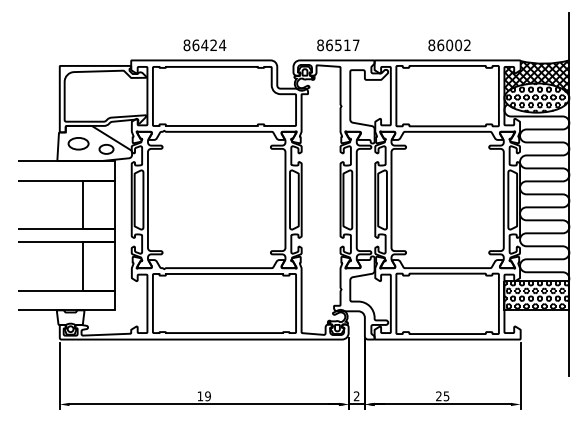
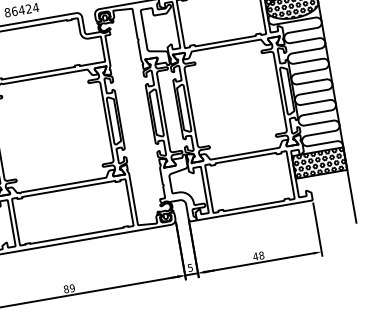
text: (200, 396) -> (66, 289), 19 -> 89
text: (356, 396) -> (190, 268), 2 -> 5
text: (442, 396) -> (258, 256), 25 -> 48

